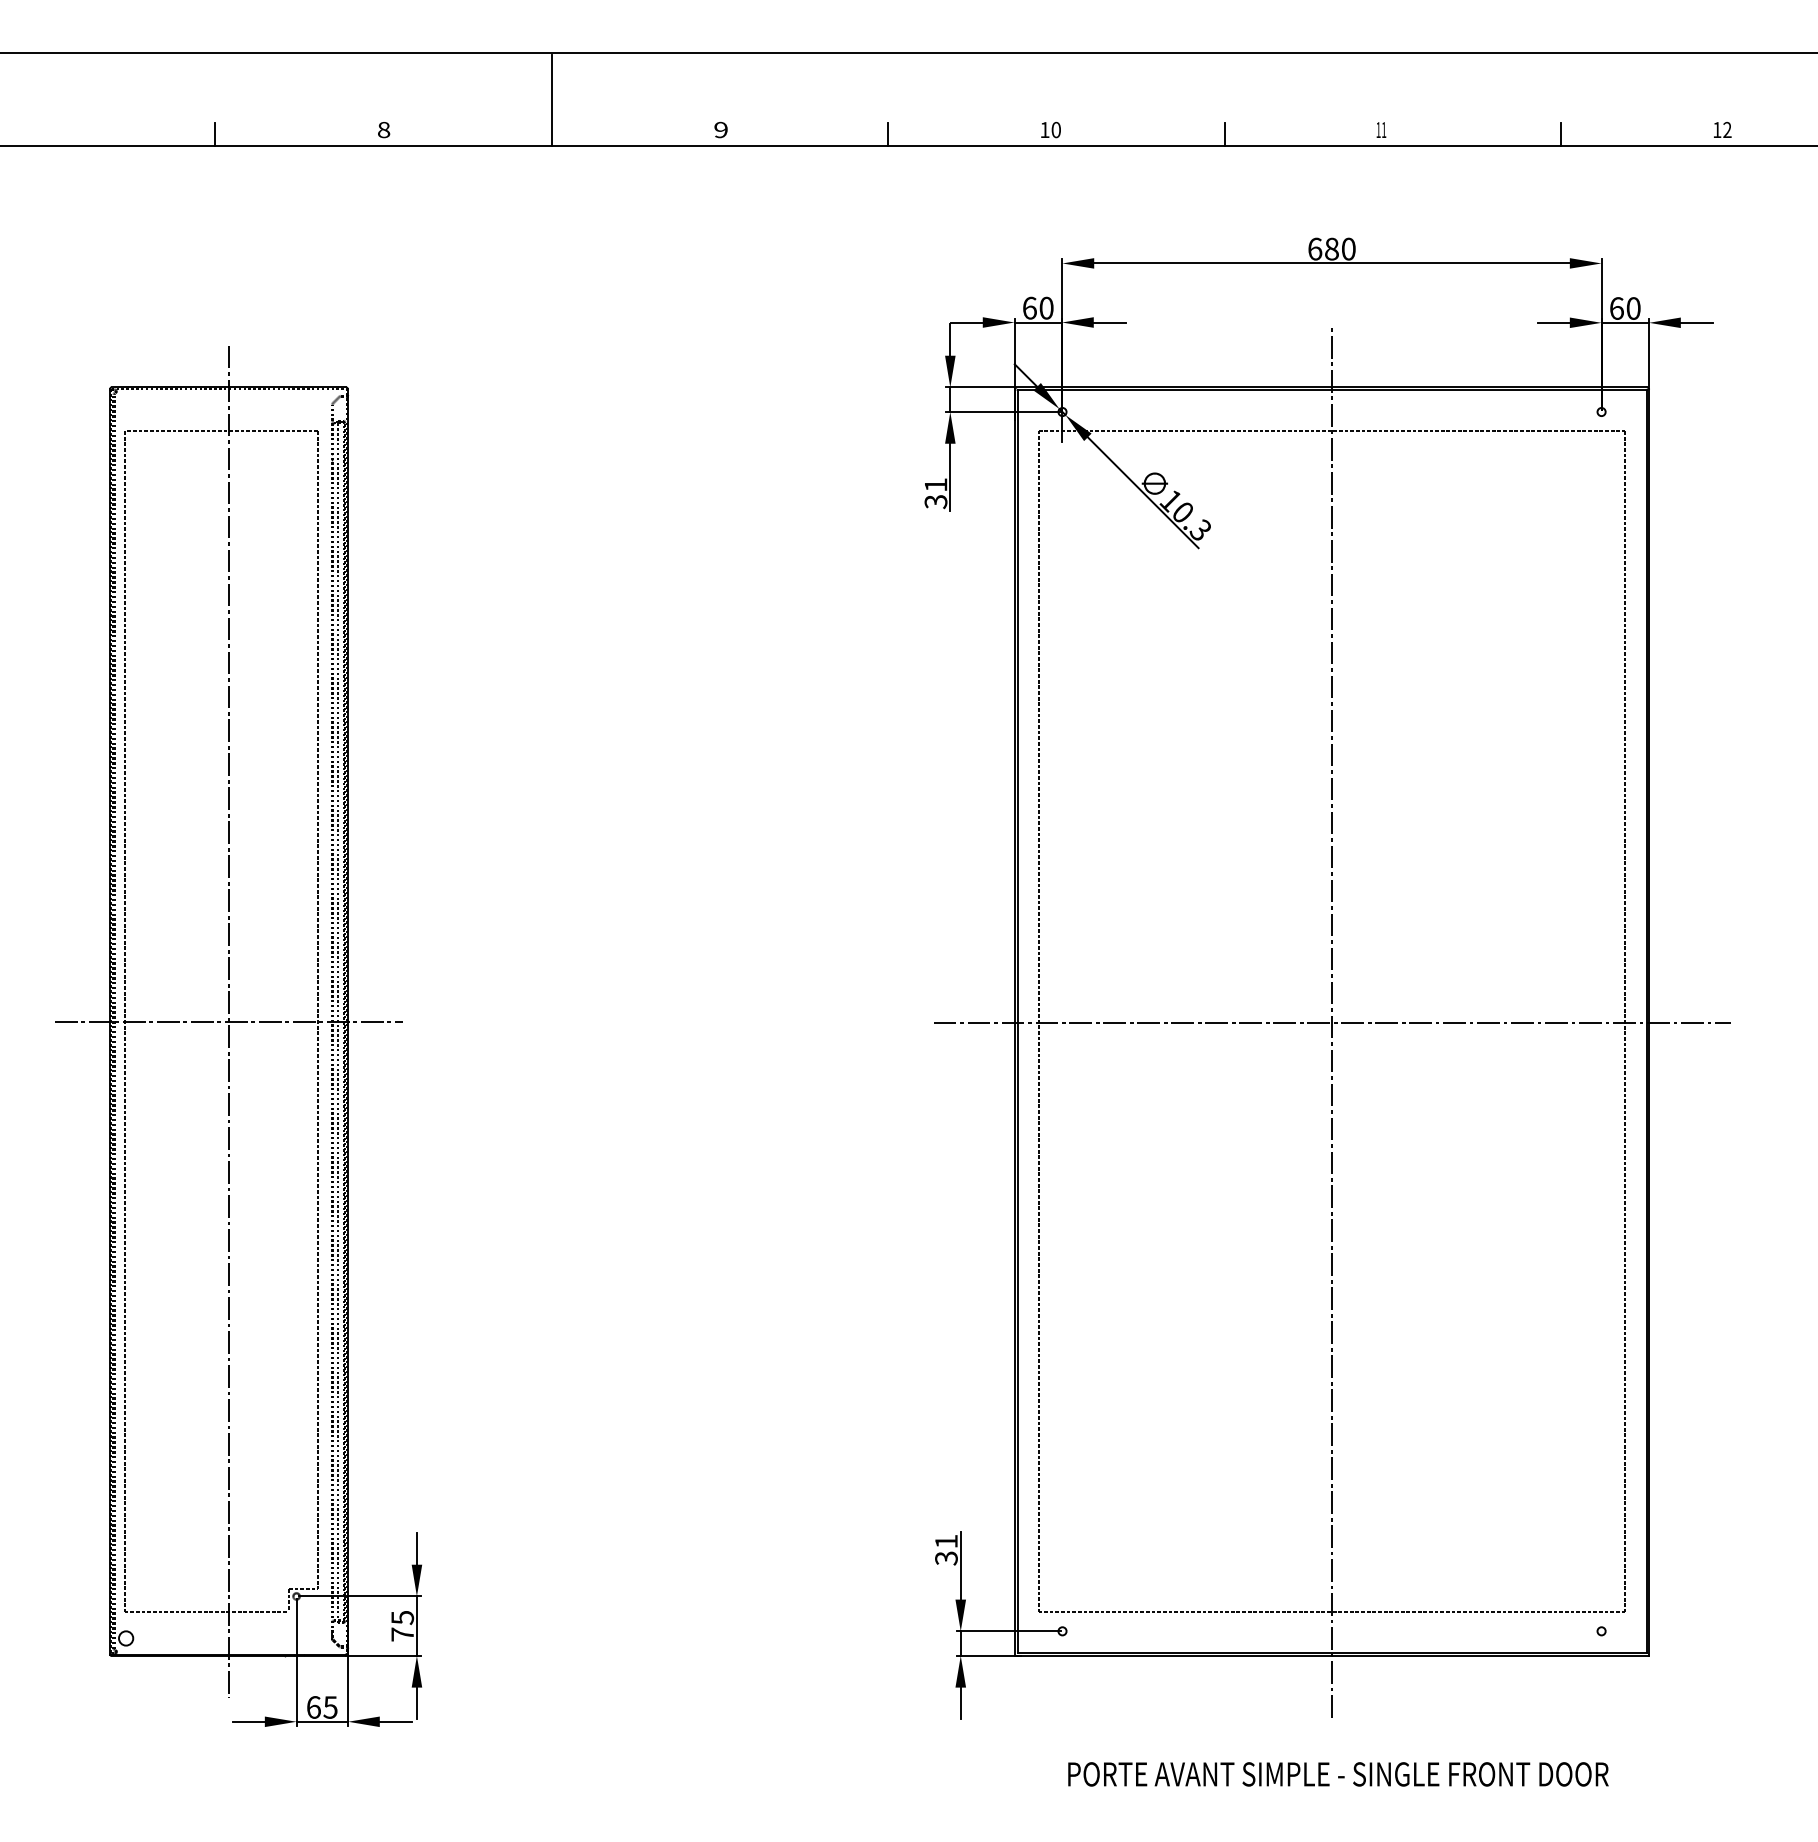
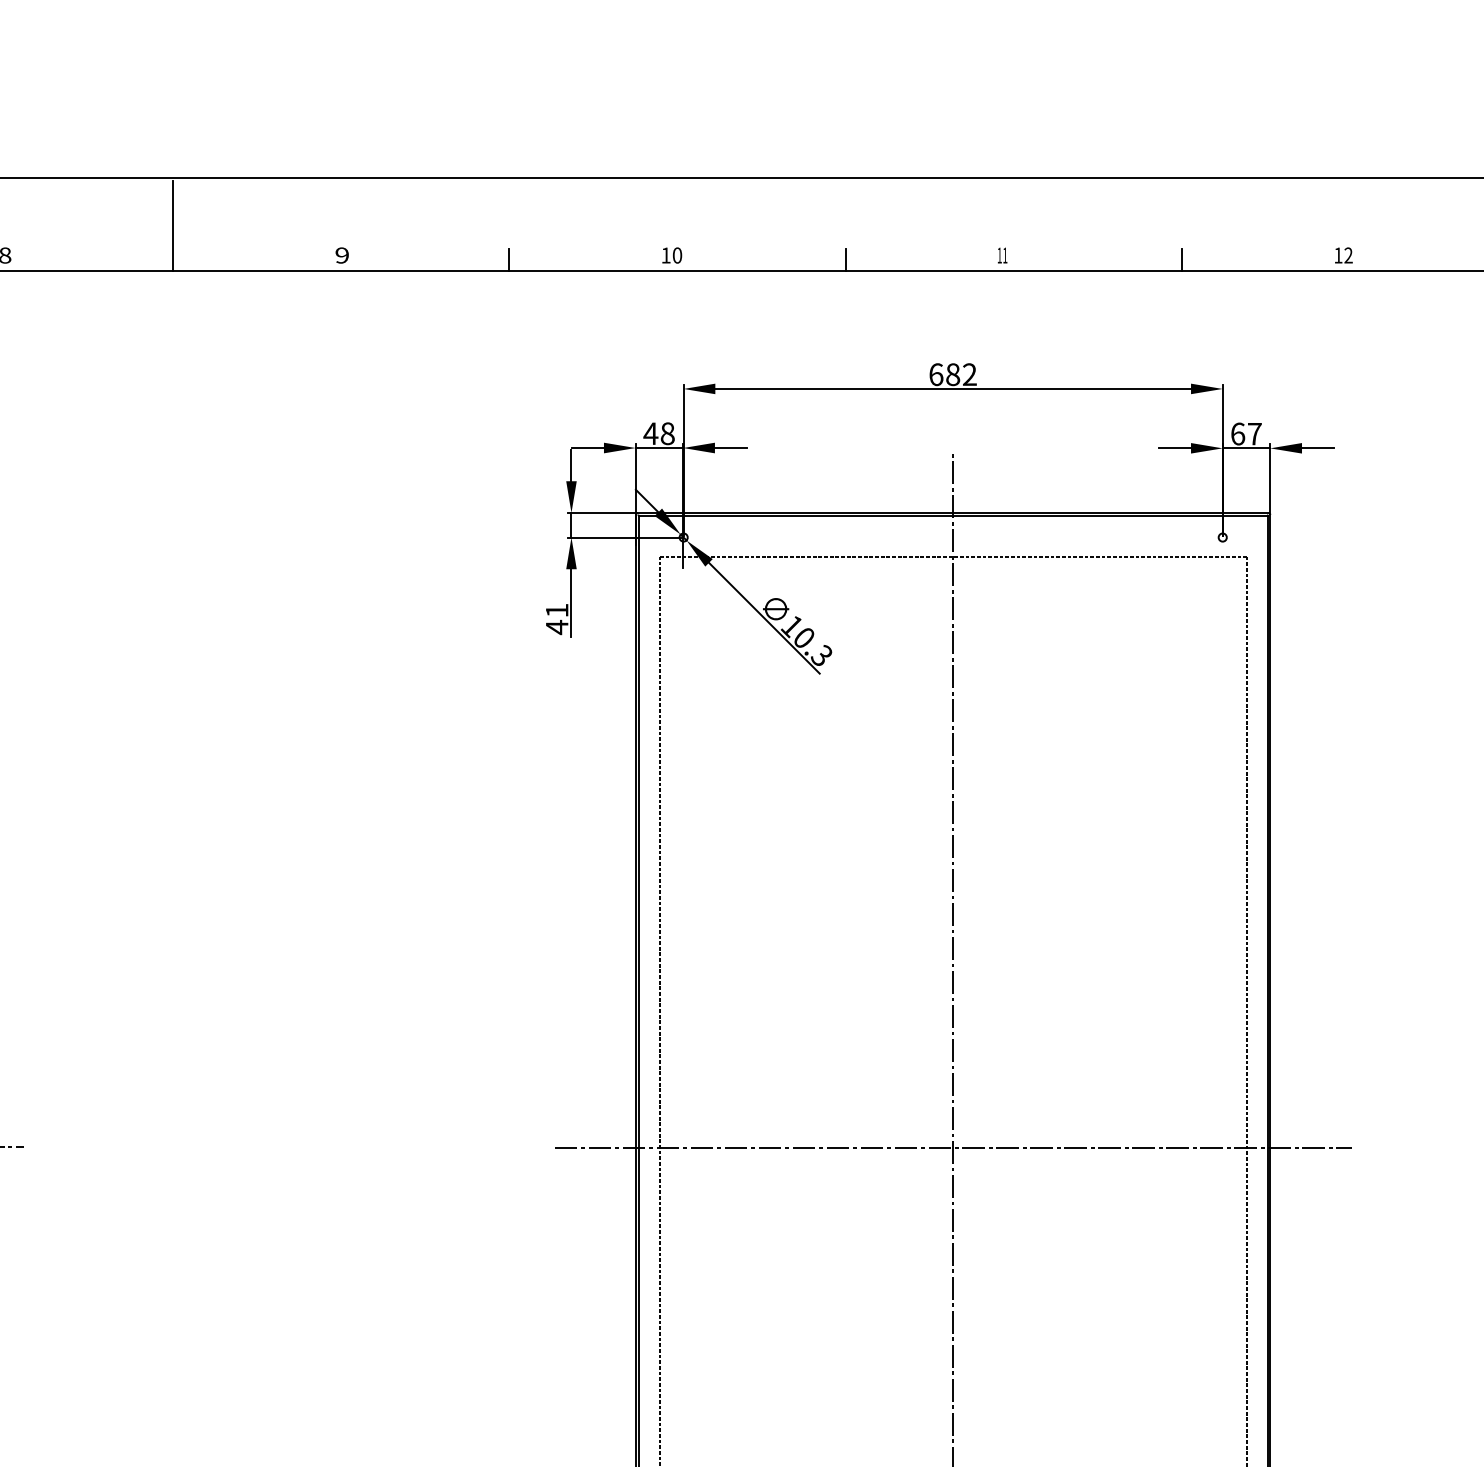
text: (1348, 248) -> (969, 374), 680 -> 682
text: (1037, 307) -> (658, 433), 60 -> 48
text: (1633, 308) -> (1254, 434), 60 -> 67
text: (935, 501) -> (556, 627), 31 -> 41

